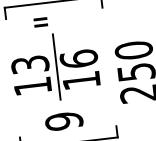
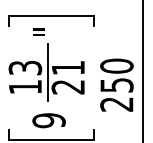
text: (80, 69) -> (68, 77), 16 -> 21

